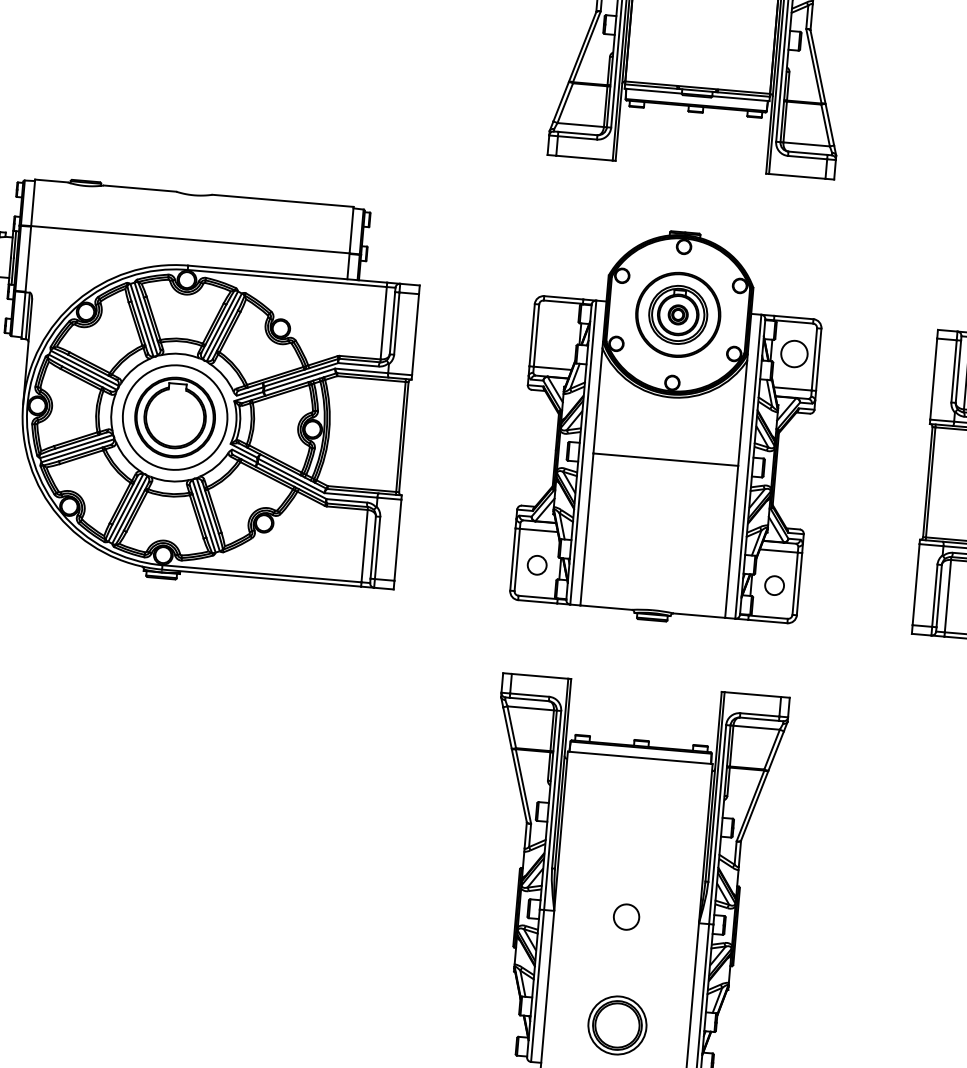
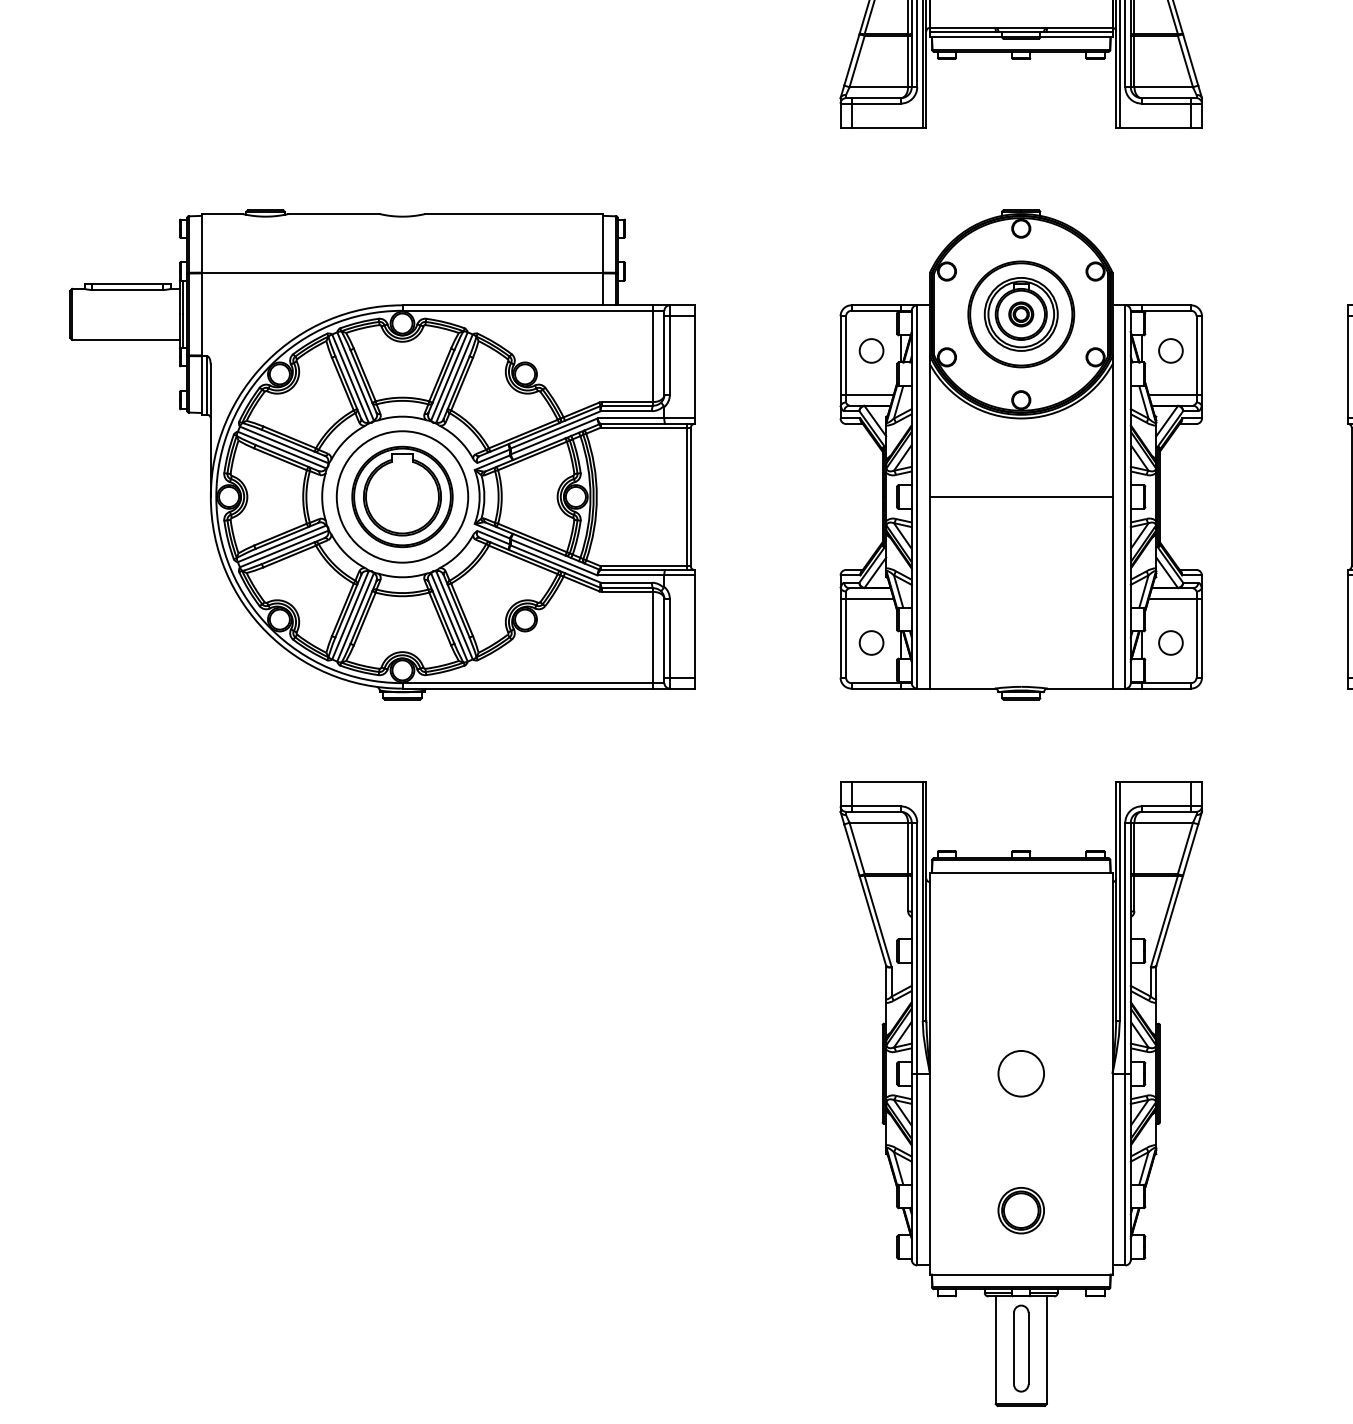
circle: (557, 333) -> (871, 350), added
circle: (794, 353) -> (1170, 350), size x0.71
circle: (626, 916) -> (1020, 1073), size x1.43
part: (616, 1025) -> (1020, 1210), size x0.62

